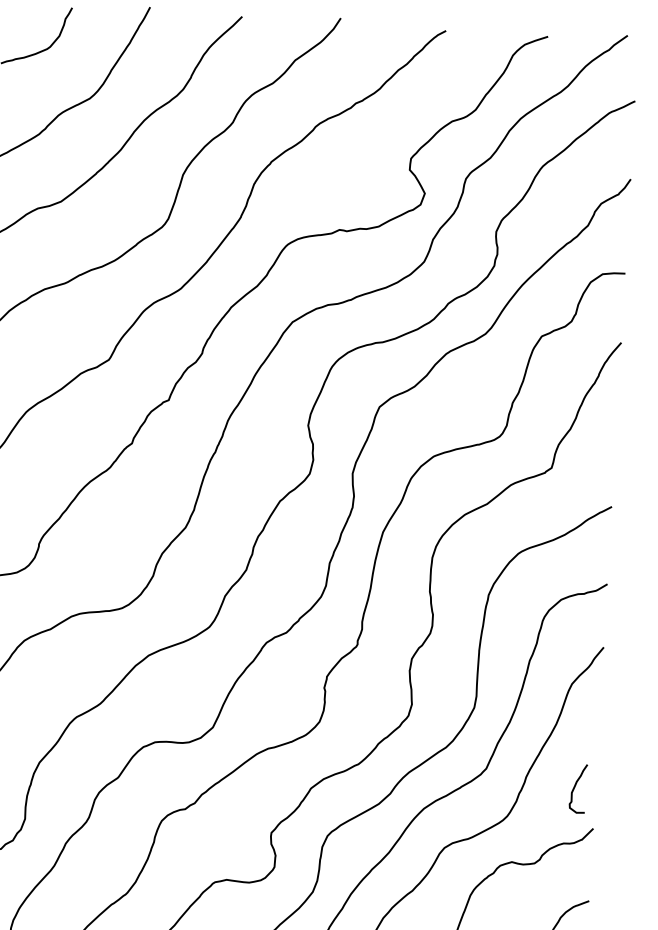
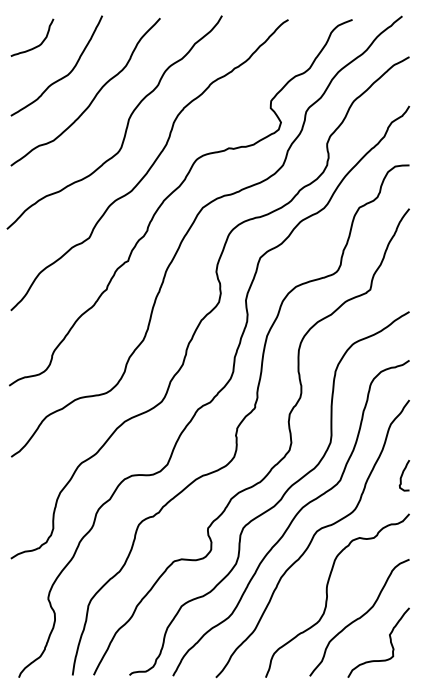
curve: (576, 786) -> (403, 474), moved

